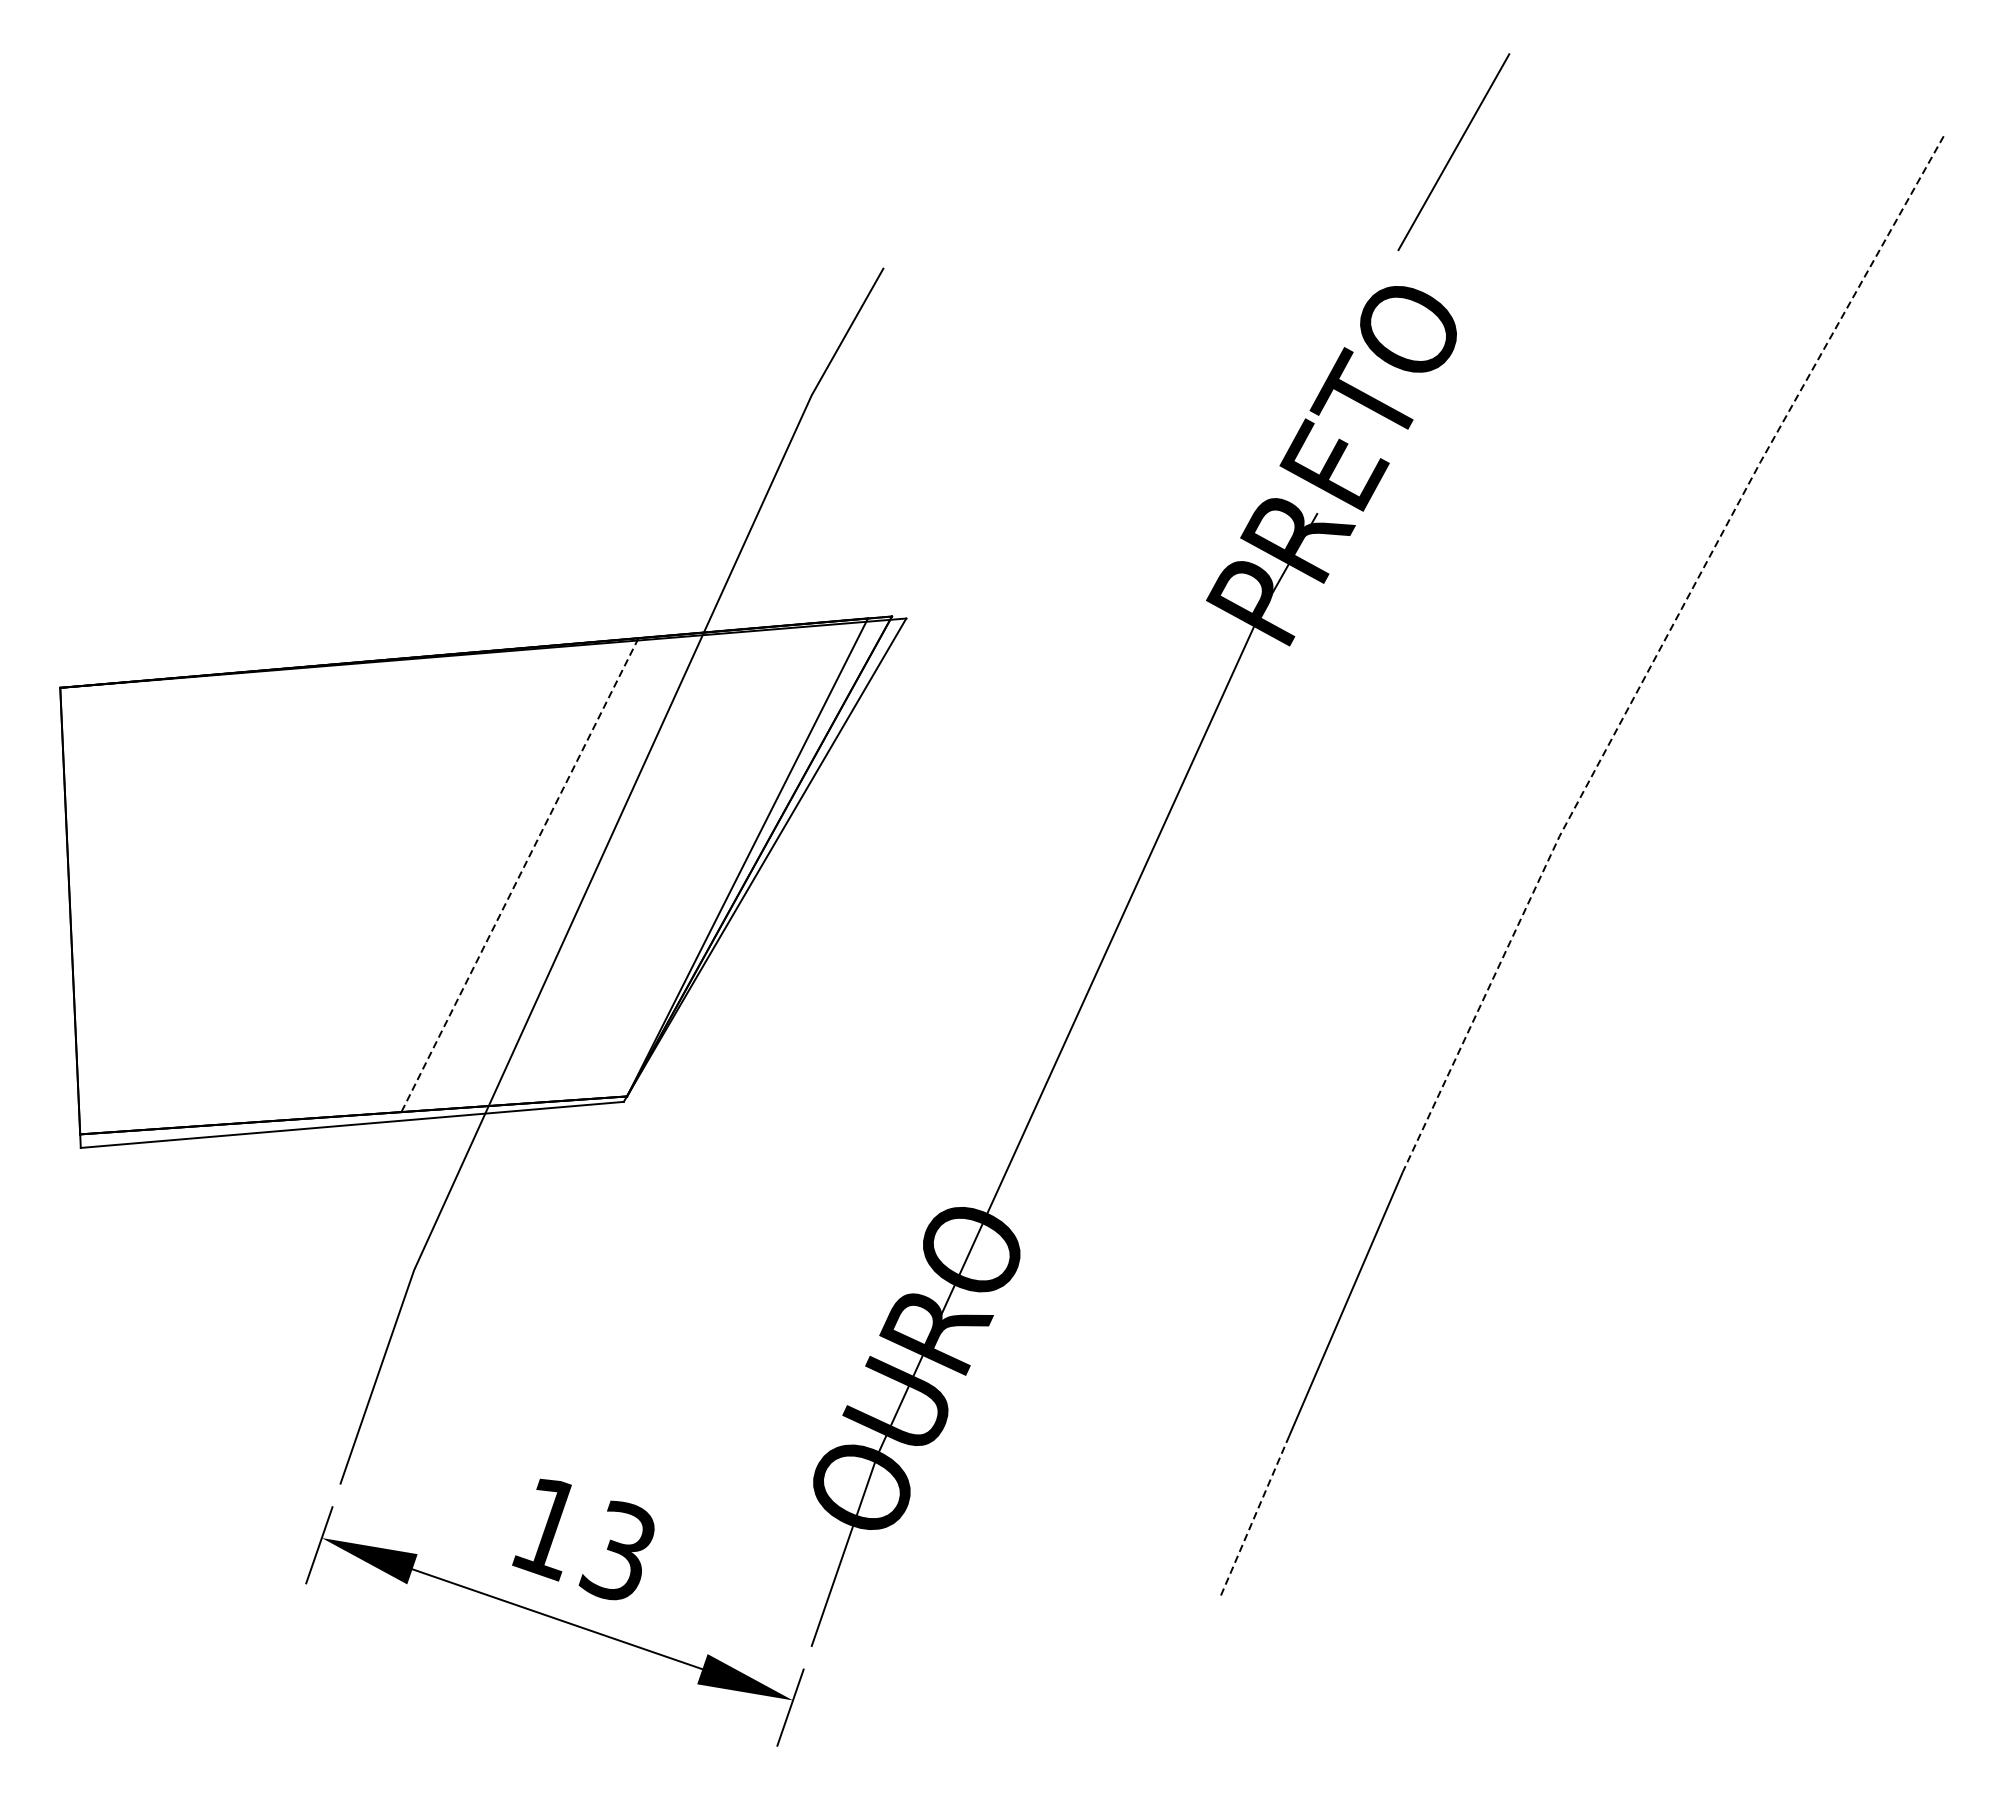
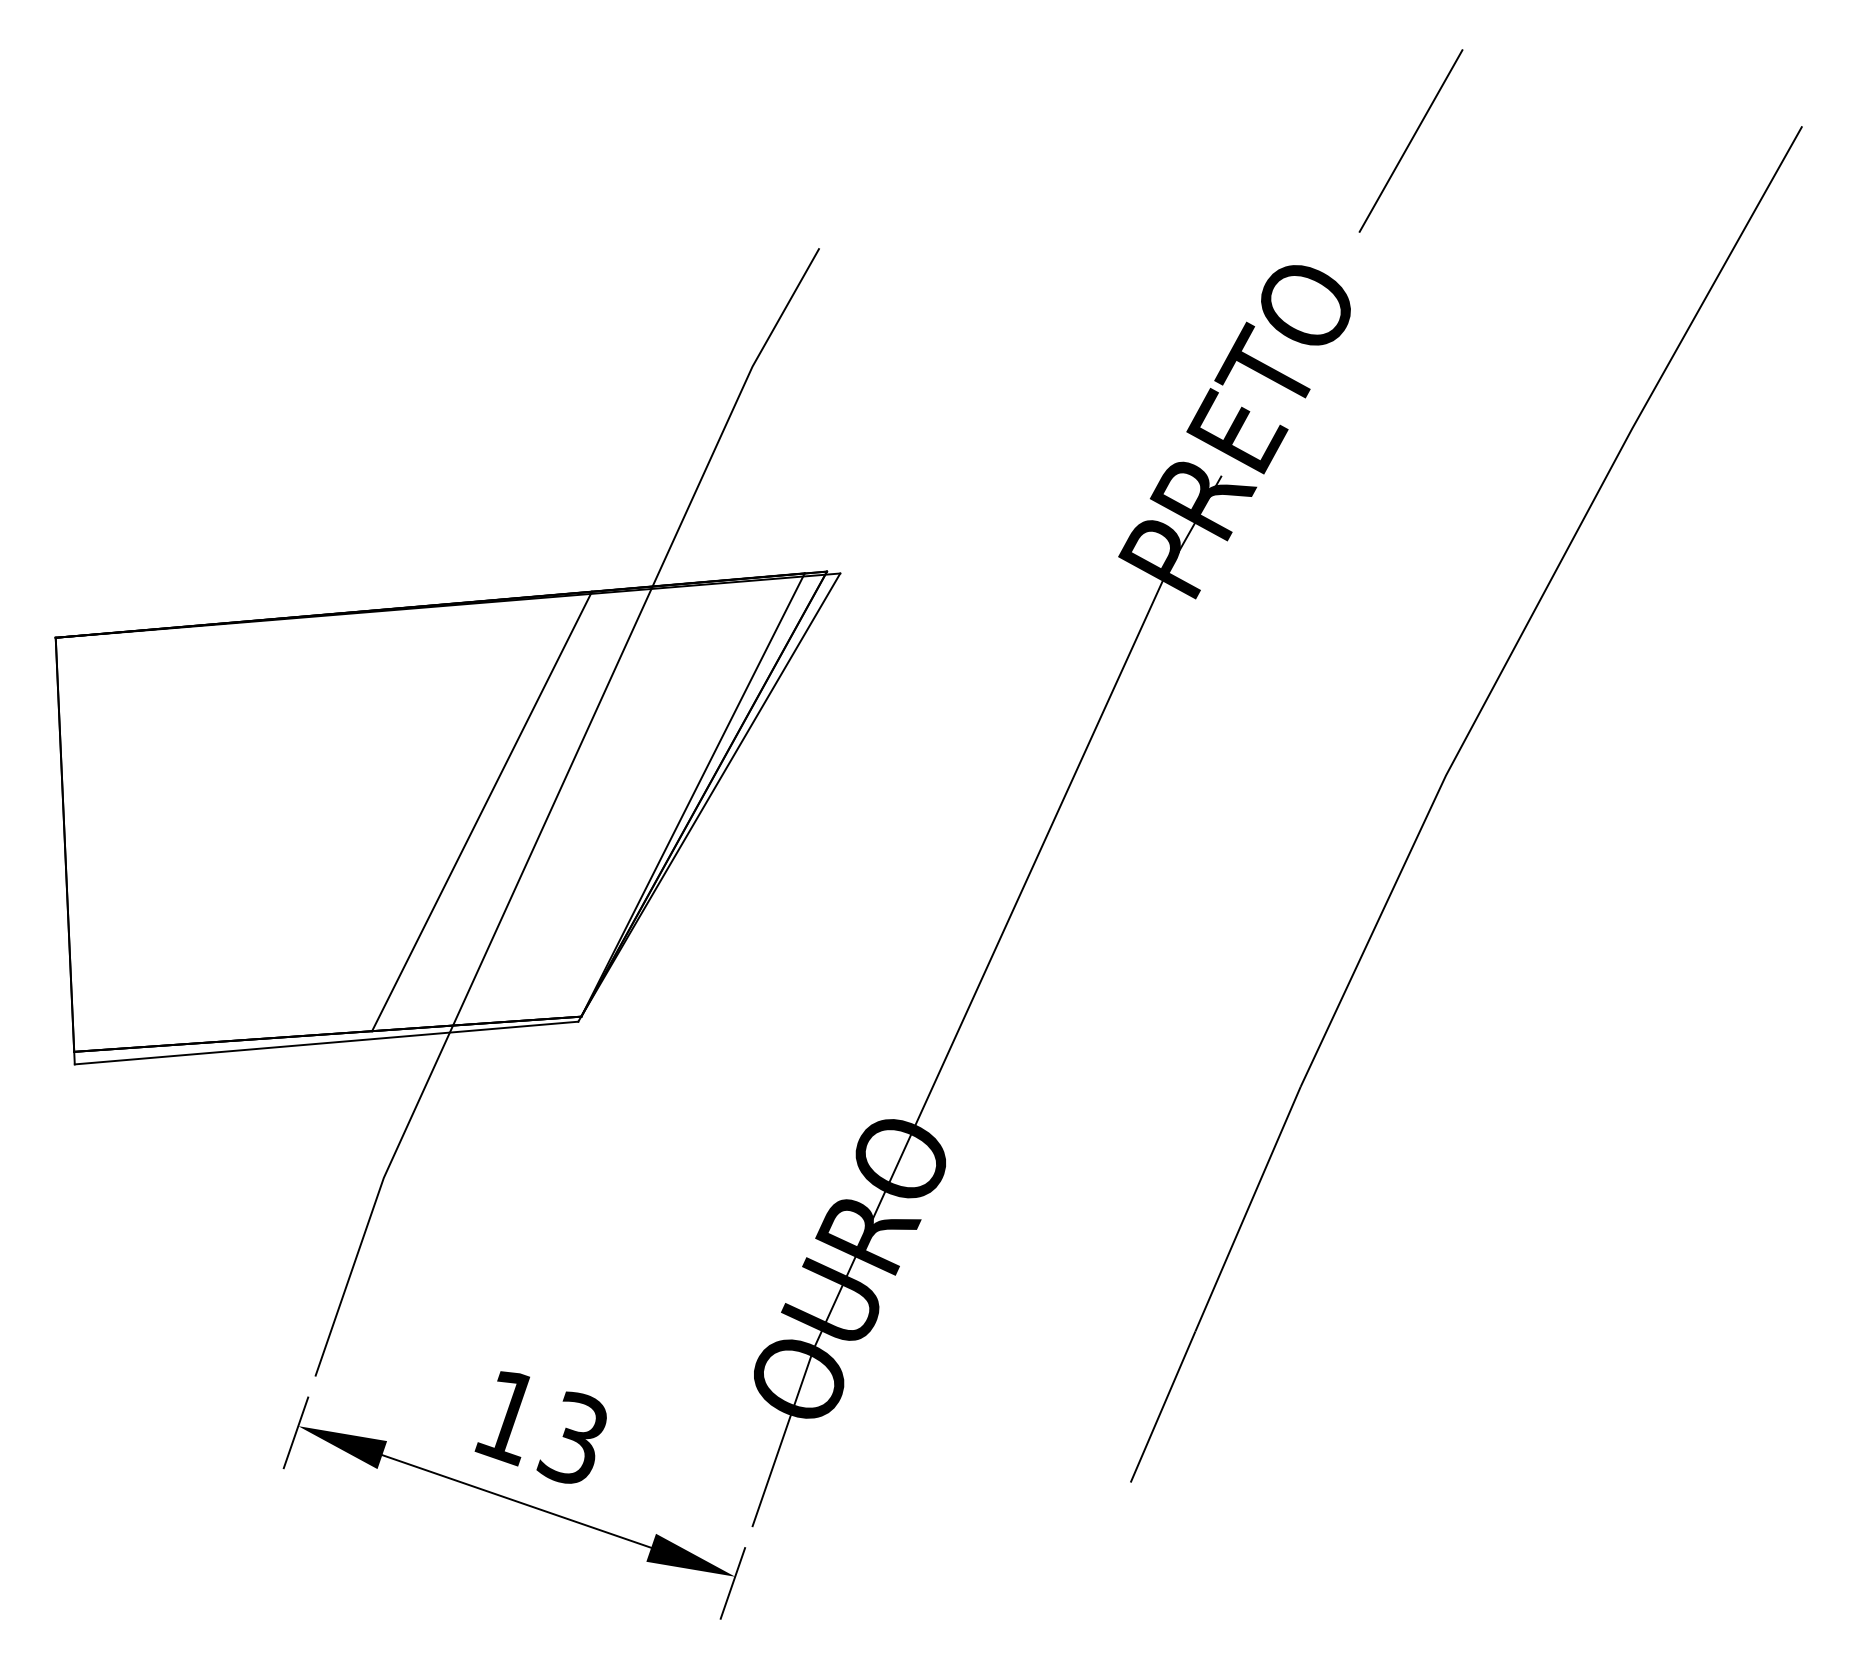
line: (1453, 151) -> (1410, 140), moved
line: (1660, 648) -> (1539, 601), dashed -> solid
line: (520, 875) -> (482, 811), dashed -> solid
line: (1253, 1517) -> (1162, 1407), dashed -> solid

